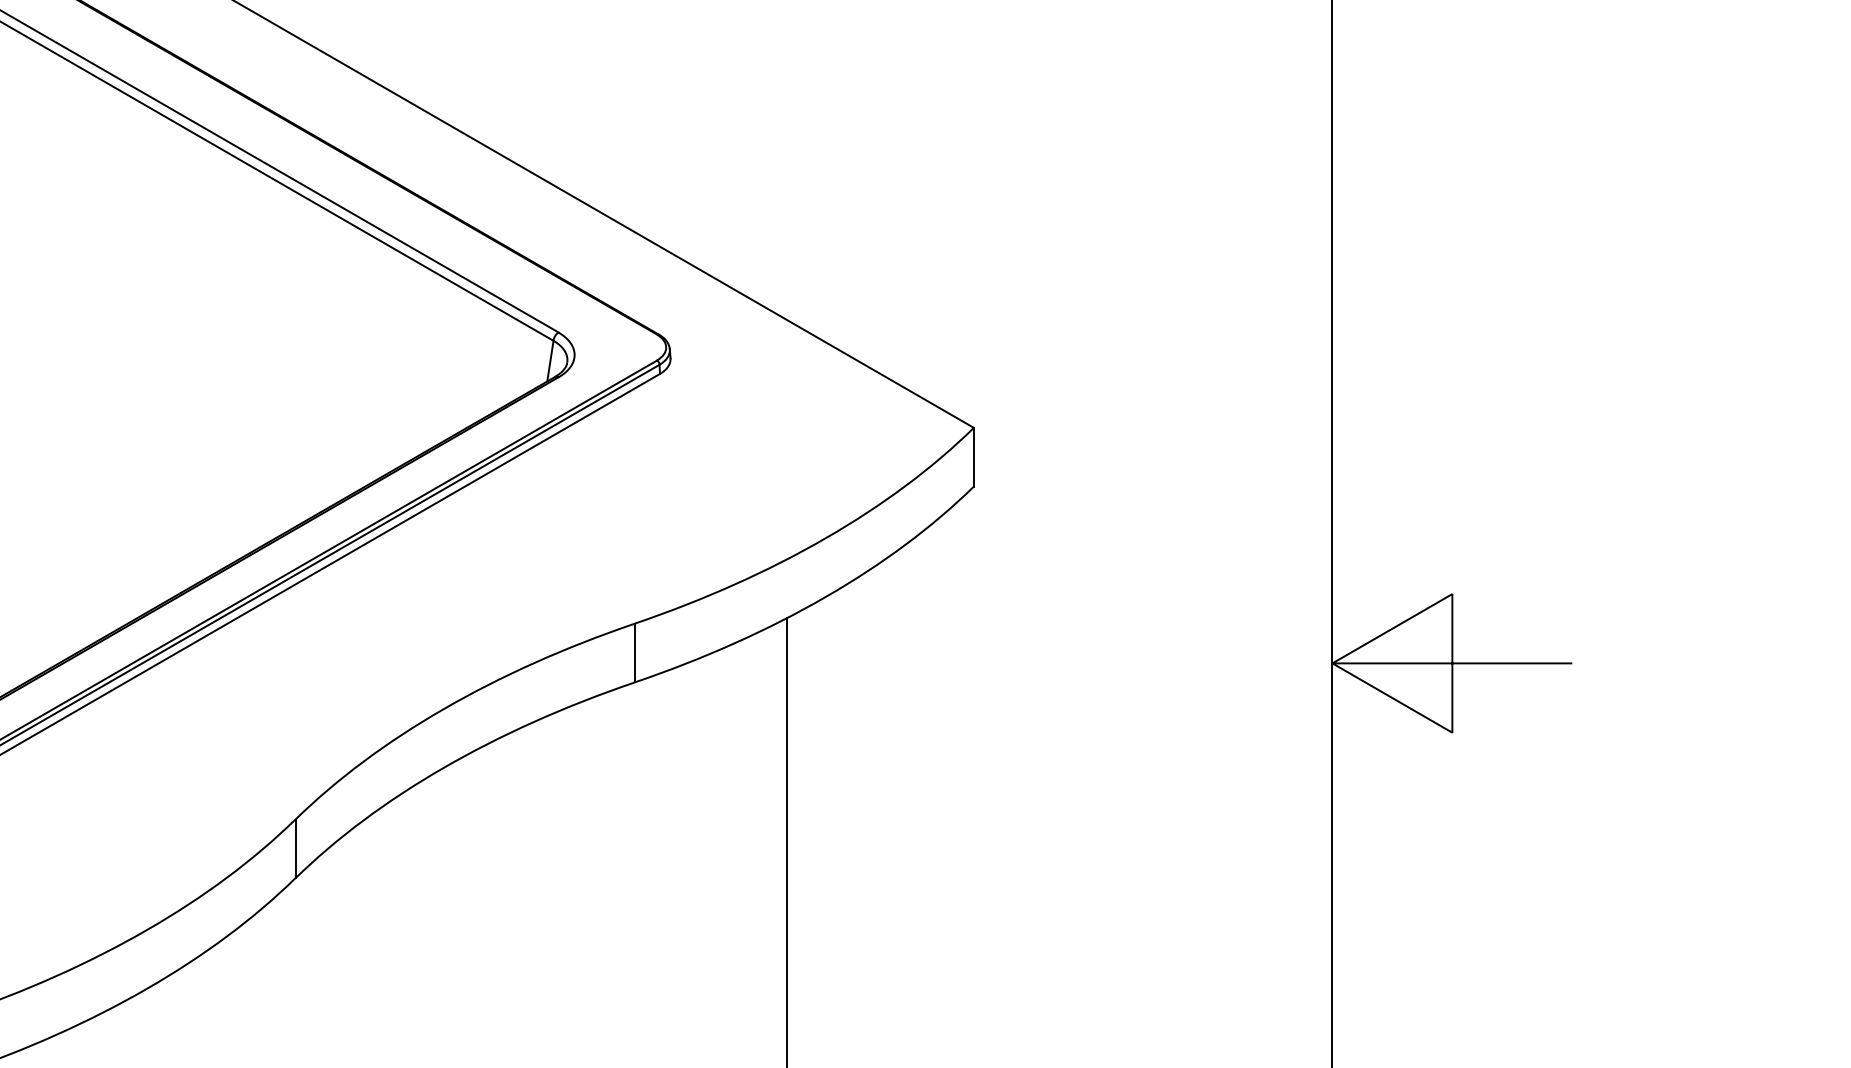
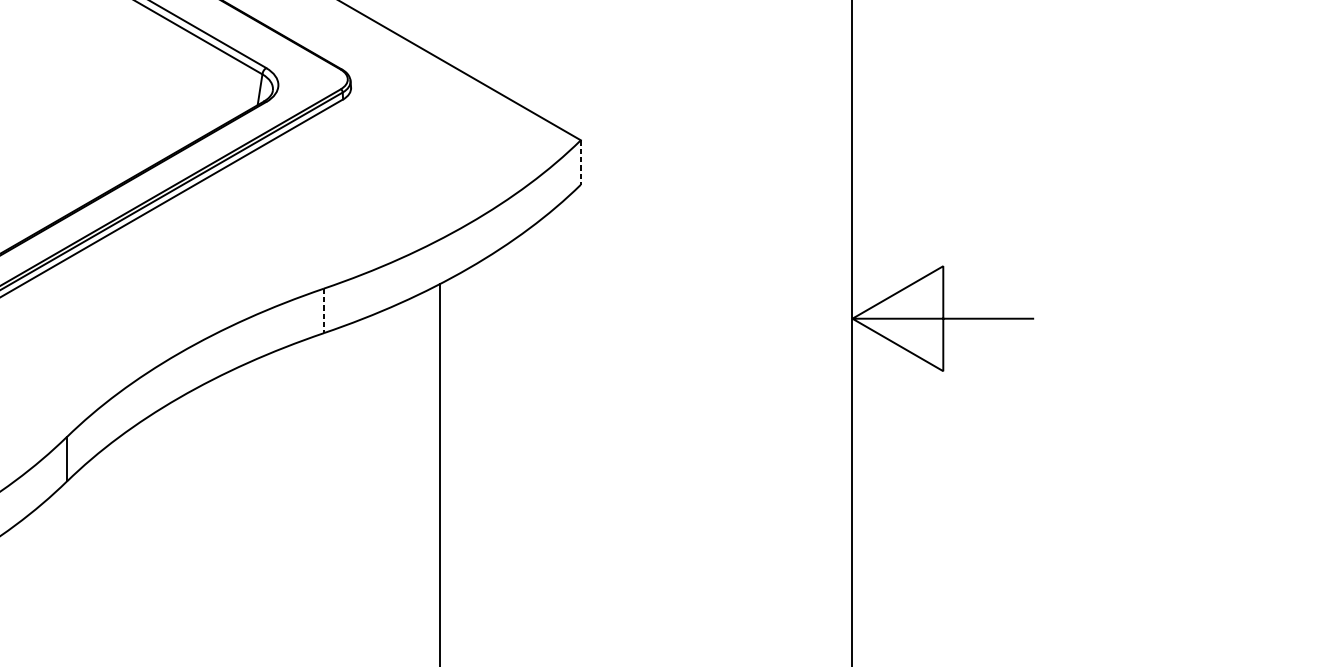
line: (973, 457) -> (580, 162), solid -> dashed
line: (634, 653) -> (323, 311), solid -> dashed

